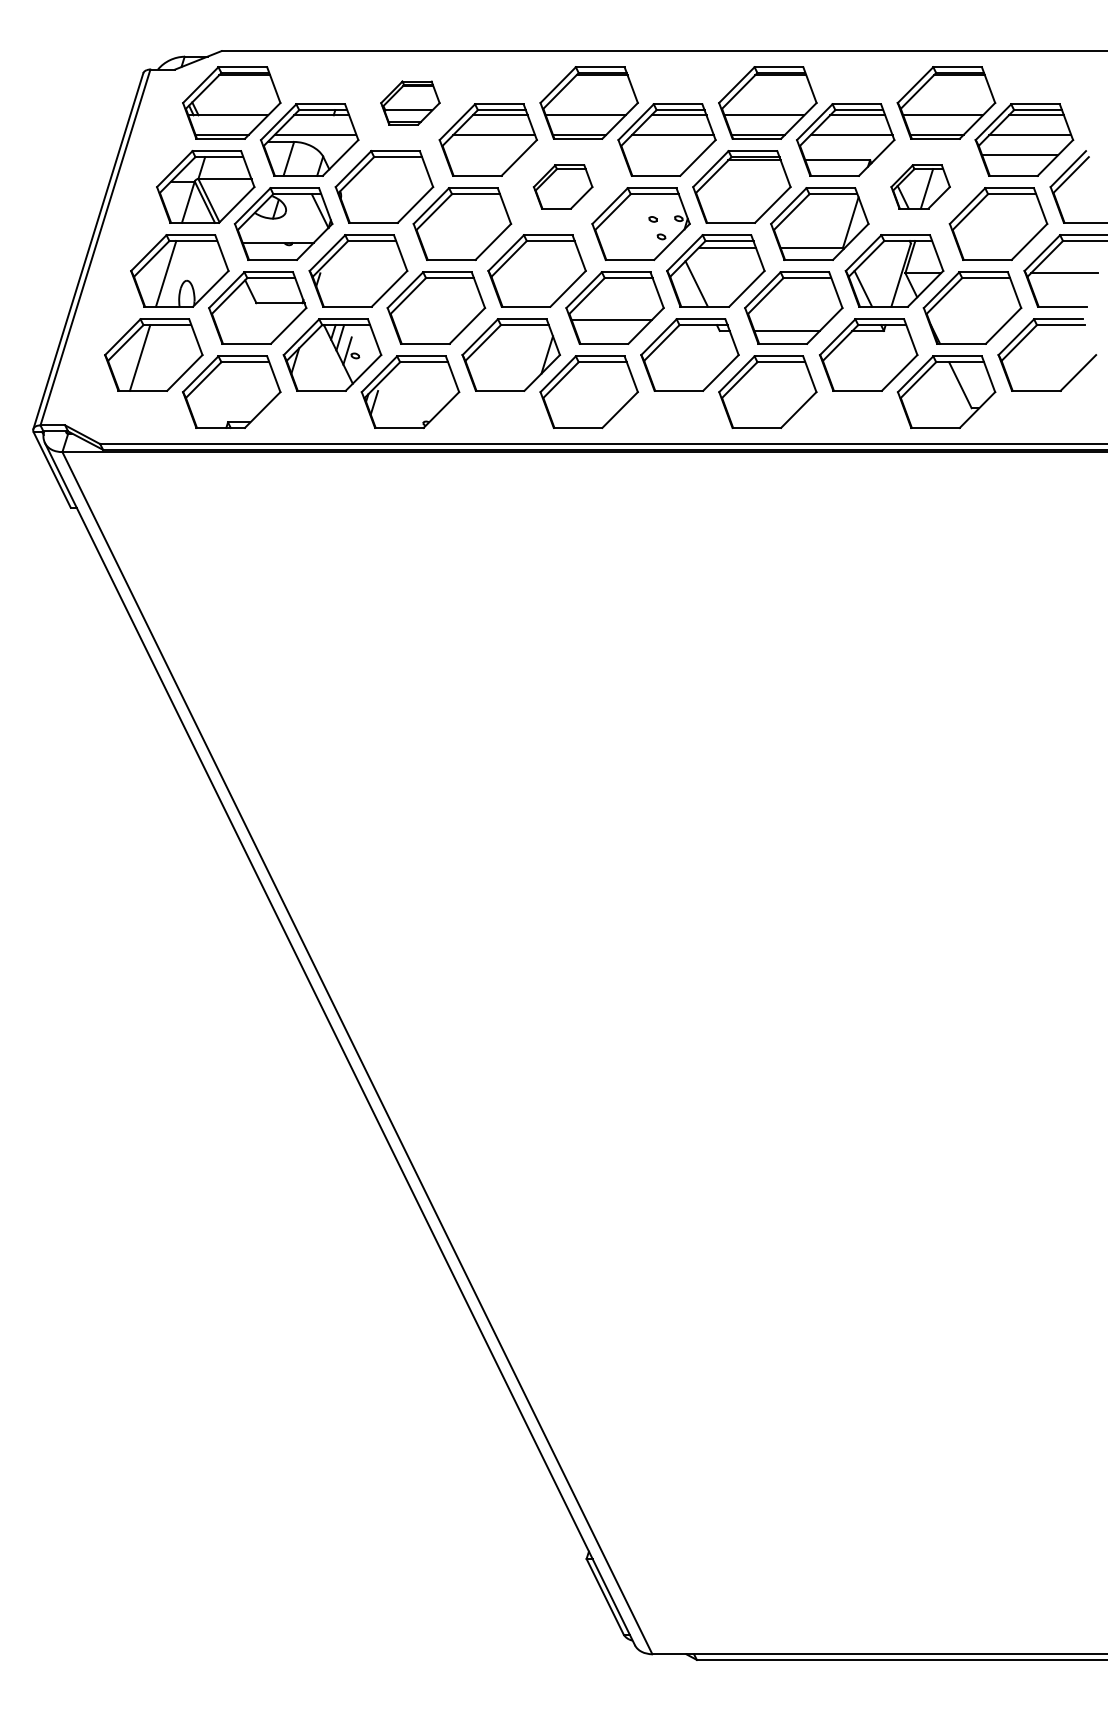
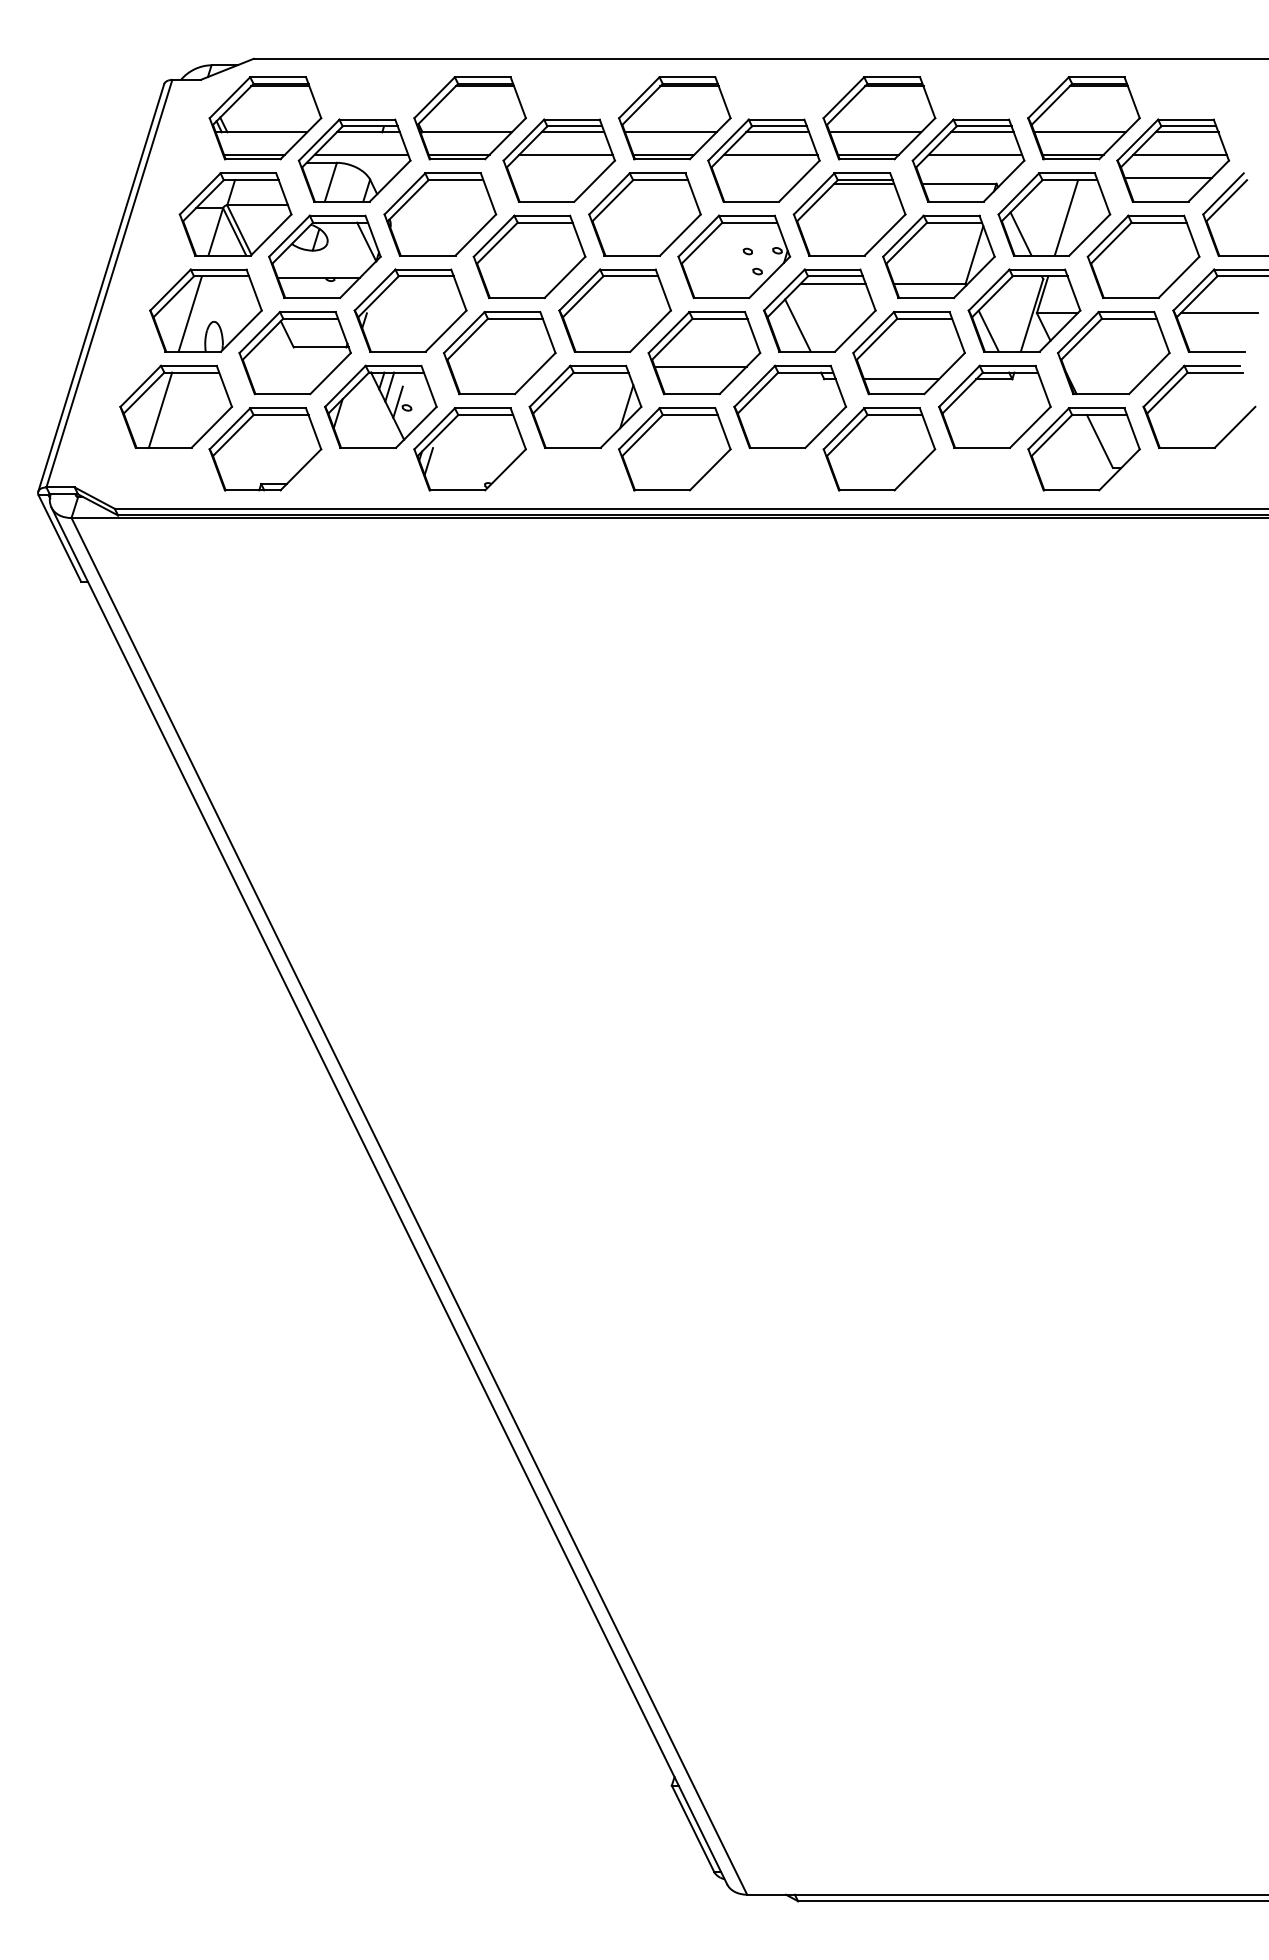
part: (409, 103) -> (469, 118), size x1.67
part: (562, 187) -> (644, 214), size x1.67
part: (920, 187) -> (1054, 214), size x1.67

